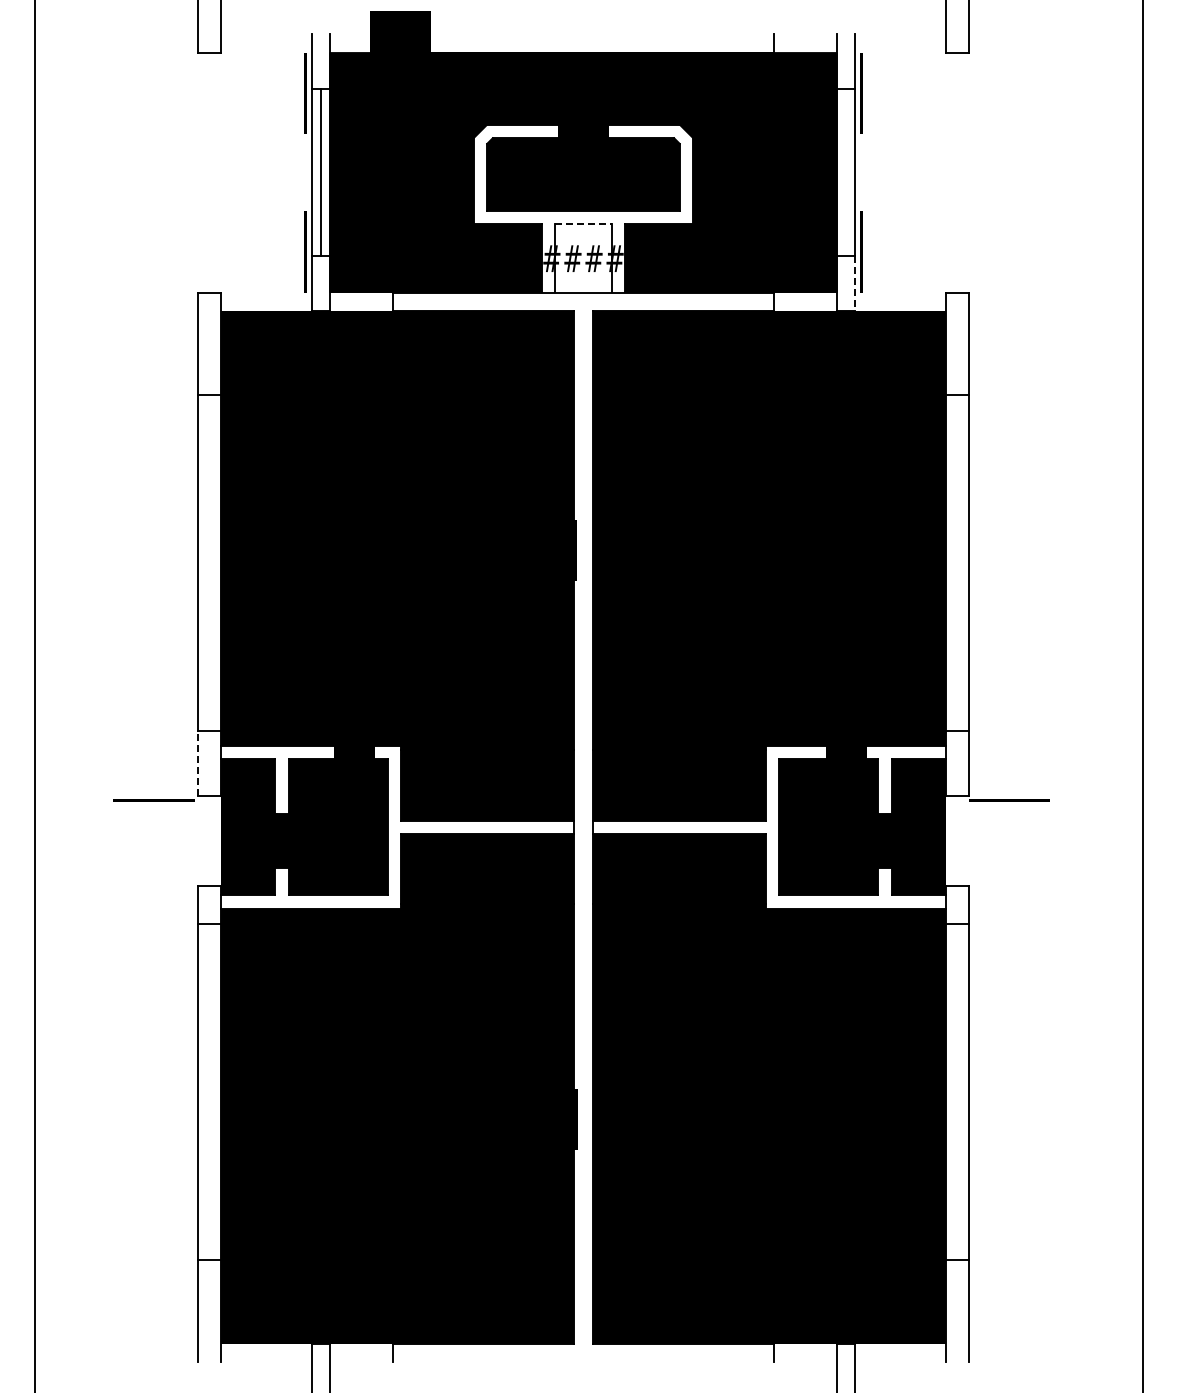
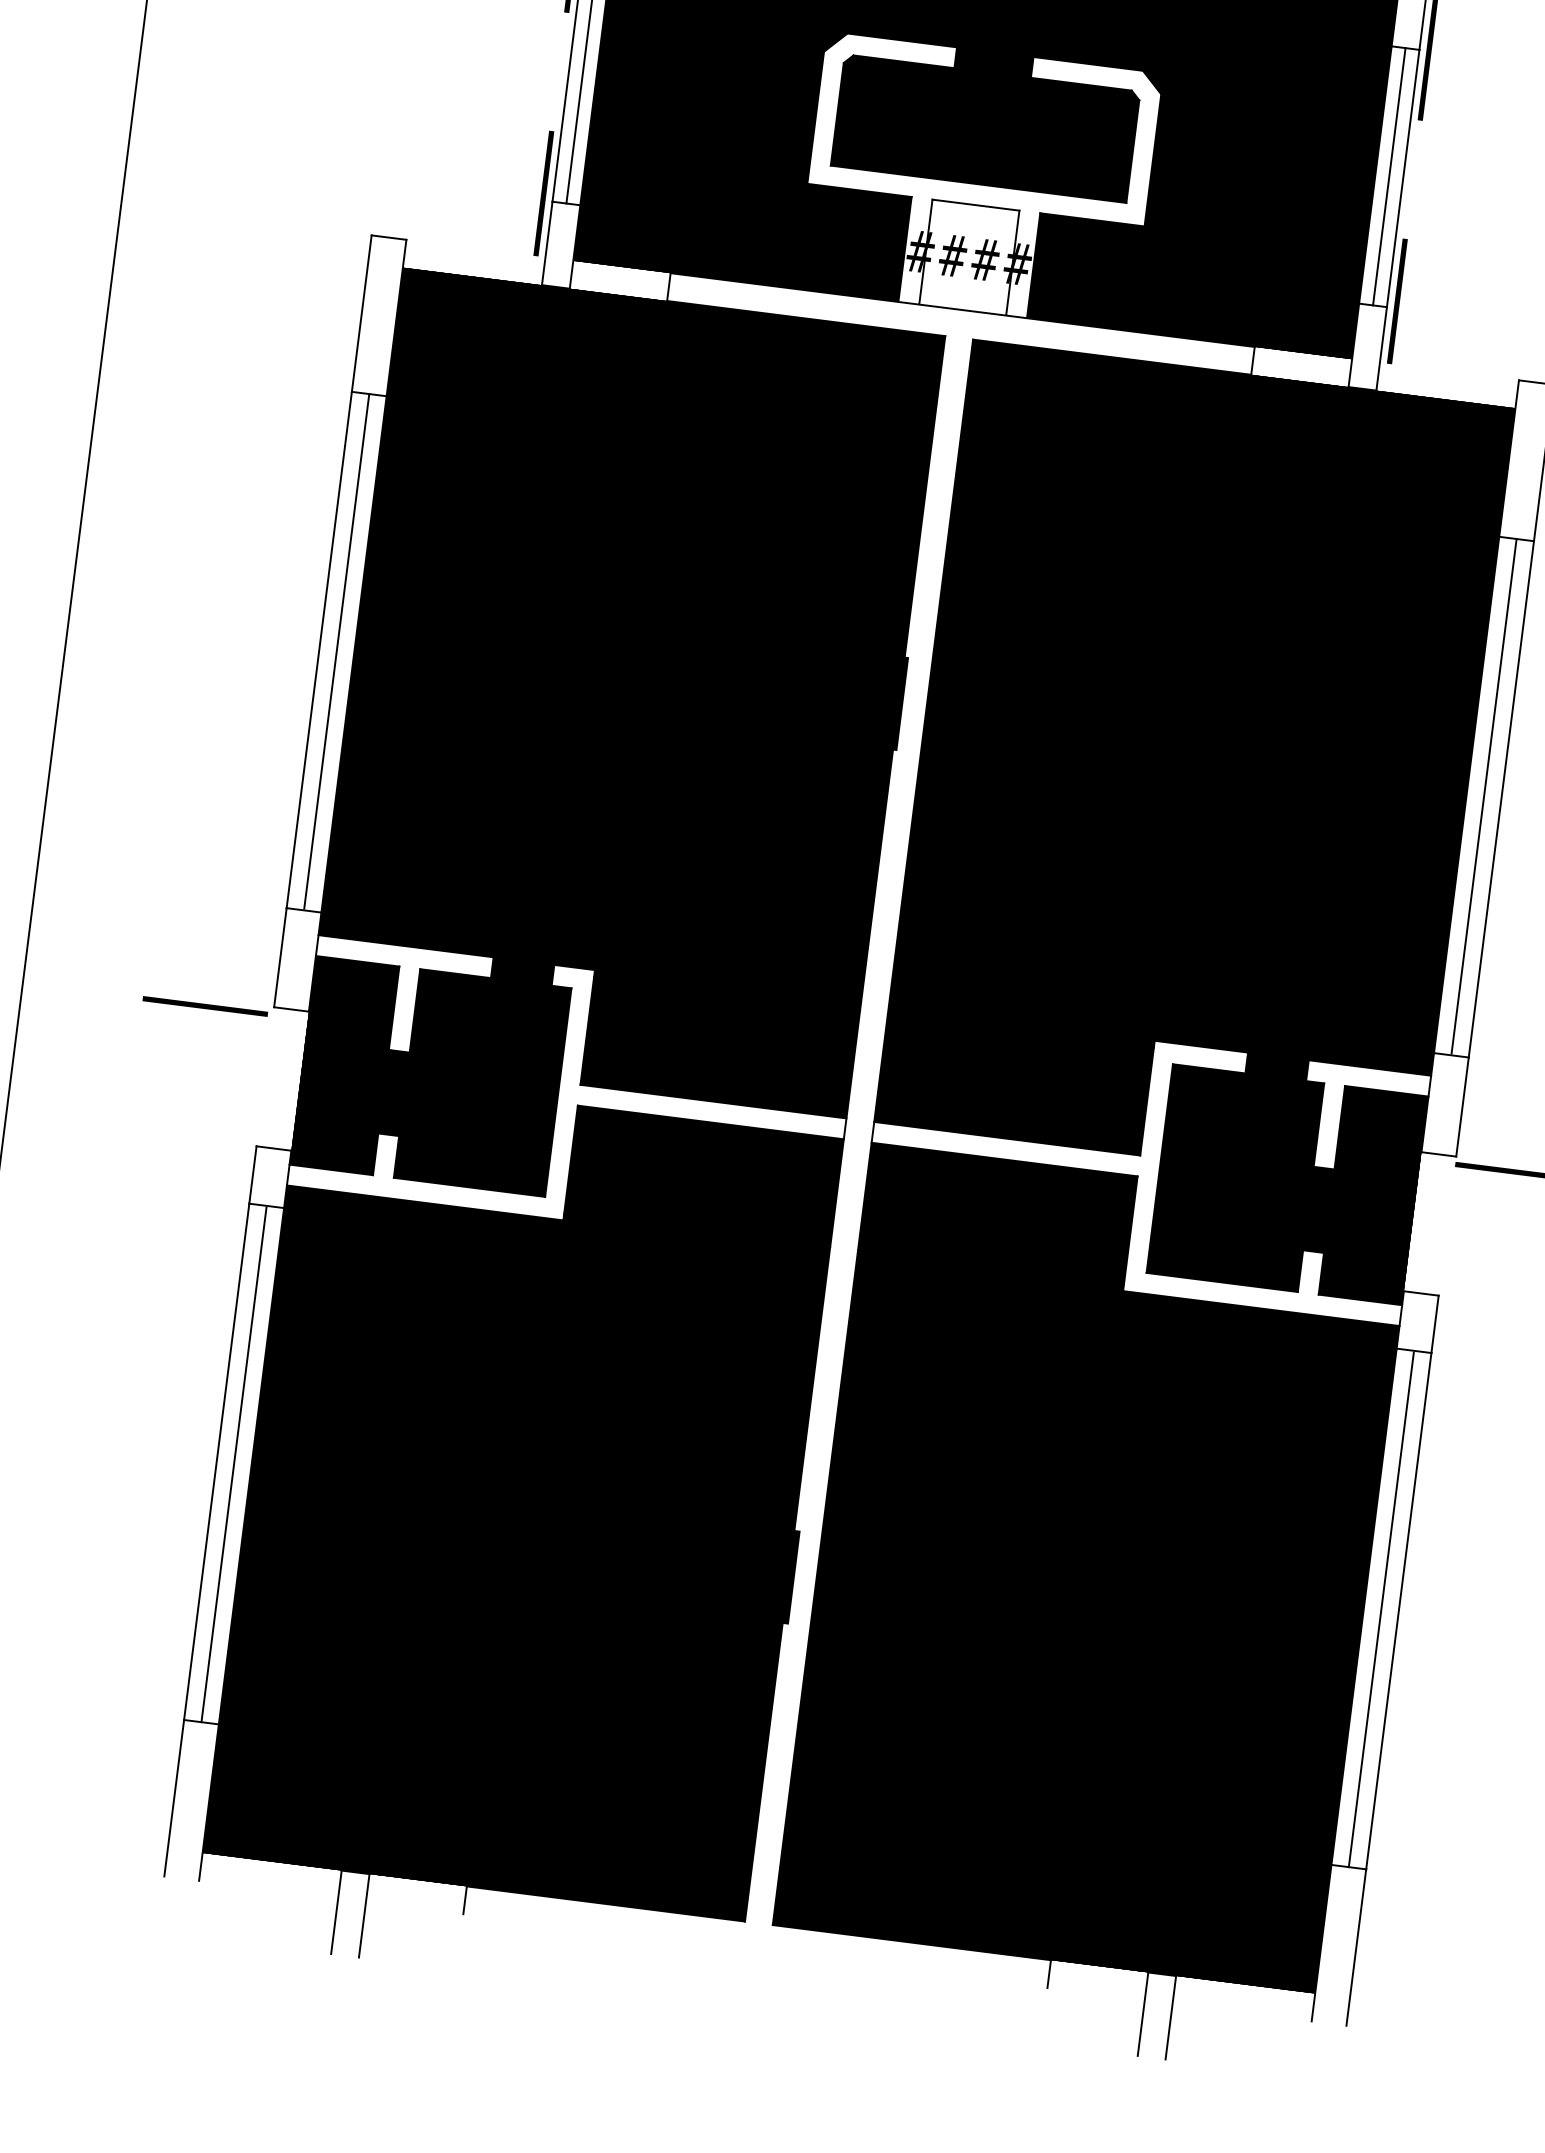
line: (846, 172) -> (1389, 176), added
line: (583, 224) -> (975, 205), dashed -> solid
line: (855, 284) -> (1381, 350), dashed -> solid
line: (209, 561) -> (336, 650), added
line: (957, 561) -> (1484, 795), added
line: (198, 762) -> (280, 956), dashed -> solid
line: (209, 1092) -> (233, 1465), added
line: (957, 1092) -> (1381, 1610), added

